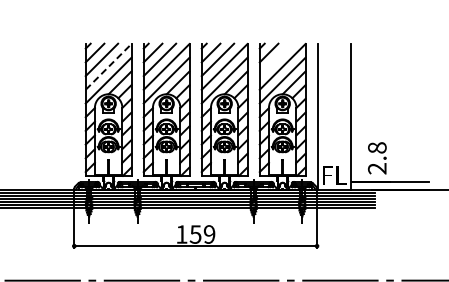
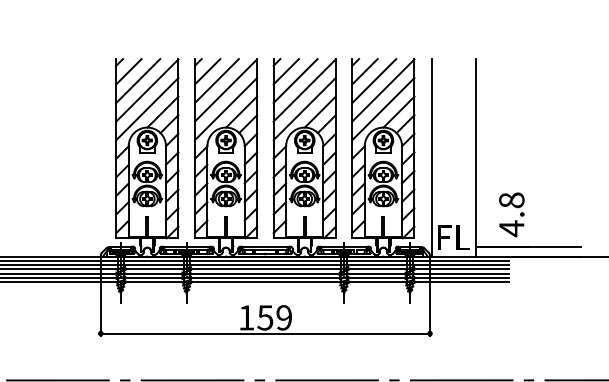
line: (275, 59) -> (373, 80), added
line: (109, 66) -> (148, 89), dashed -> solid
text: (376, 168) -> (510, 228), 2.8 -> 4.8

